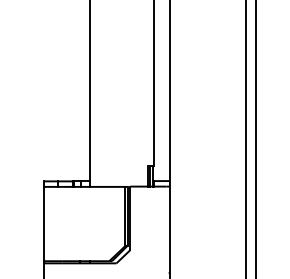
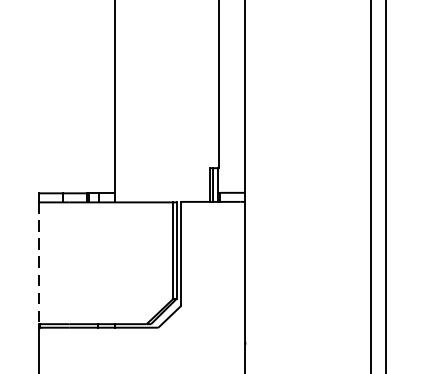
line: (43, 224) -> (38, 264), solid -> dashed

